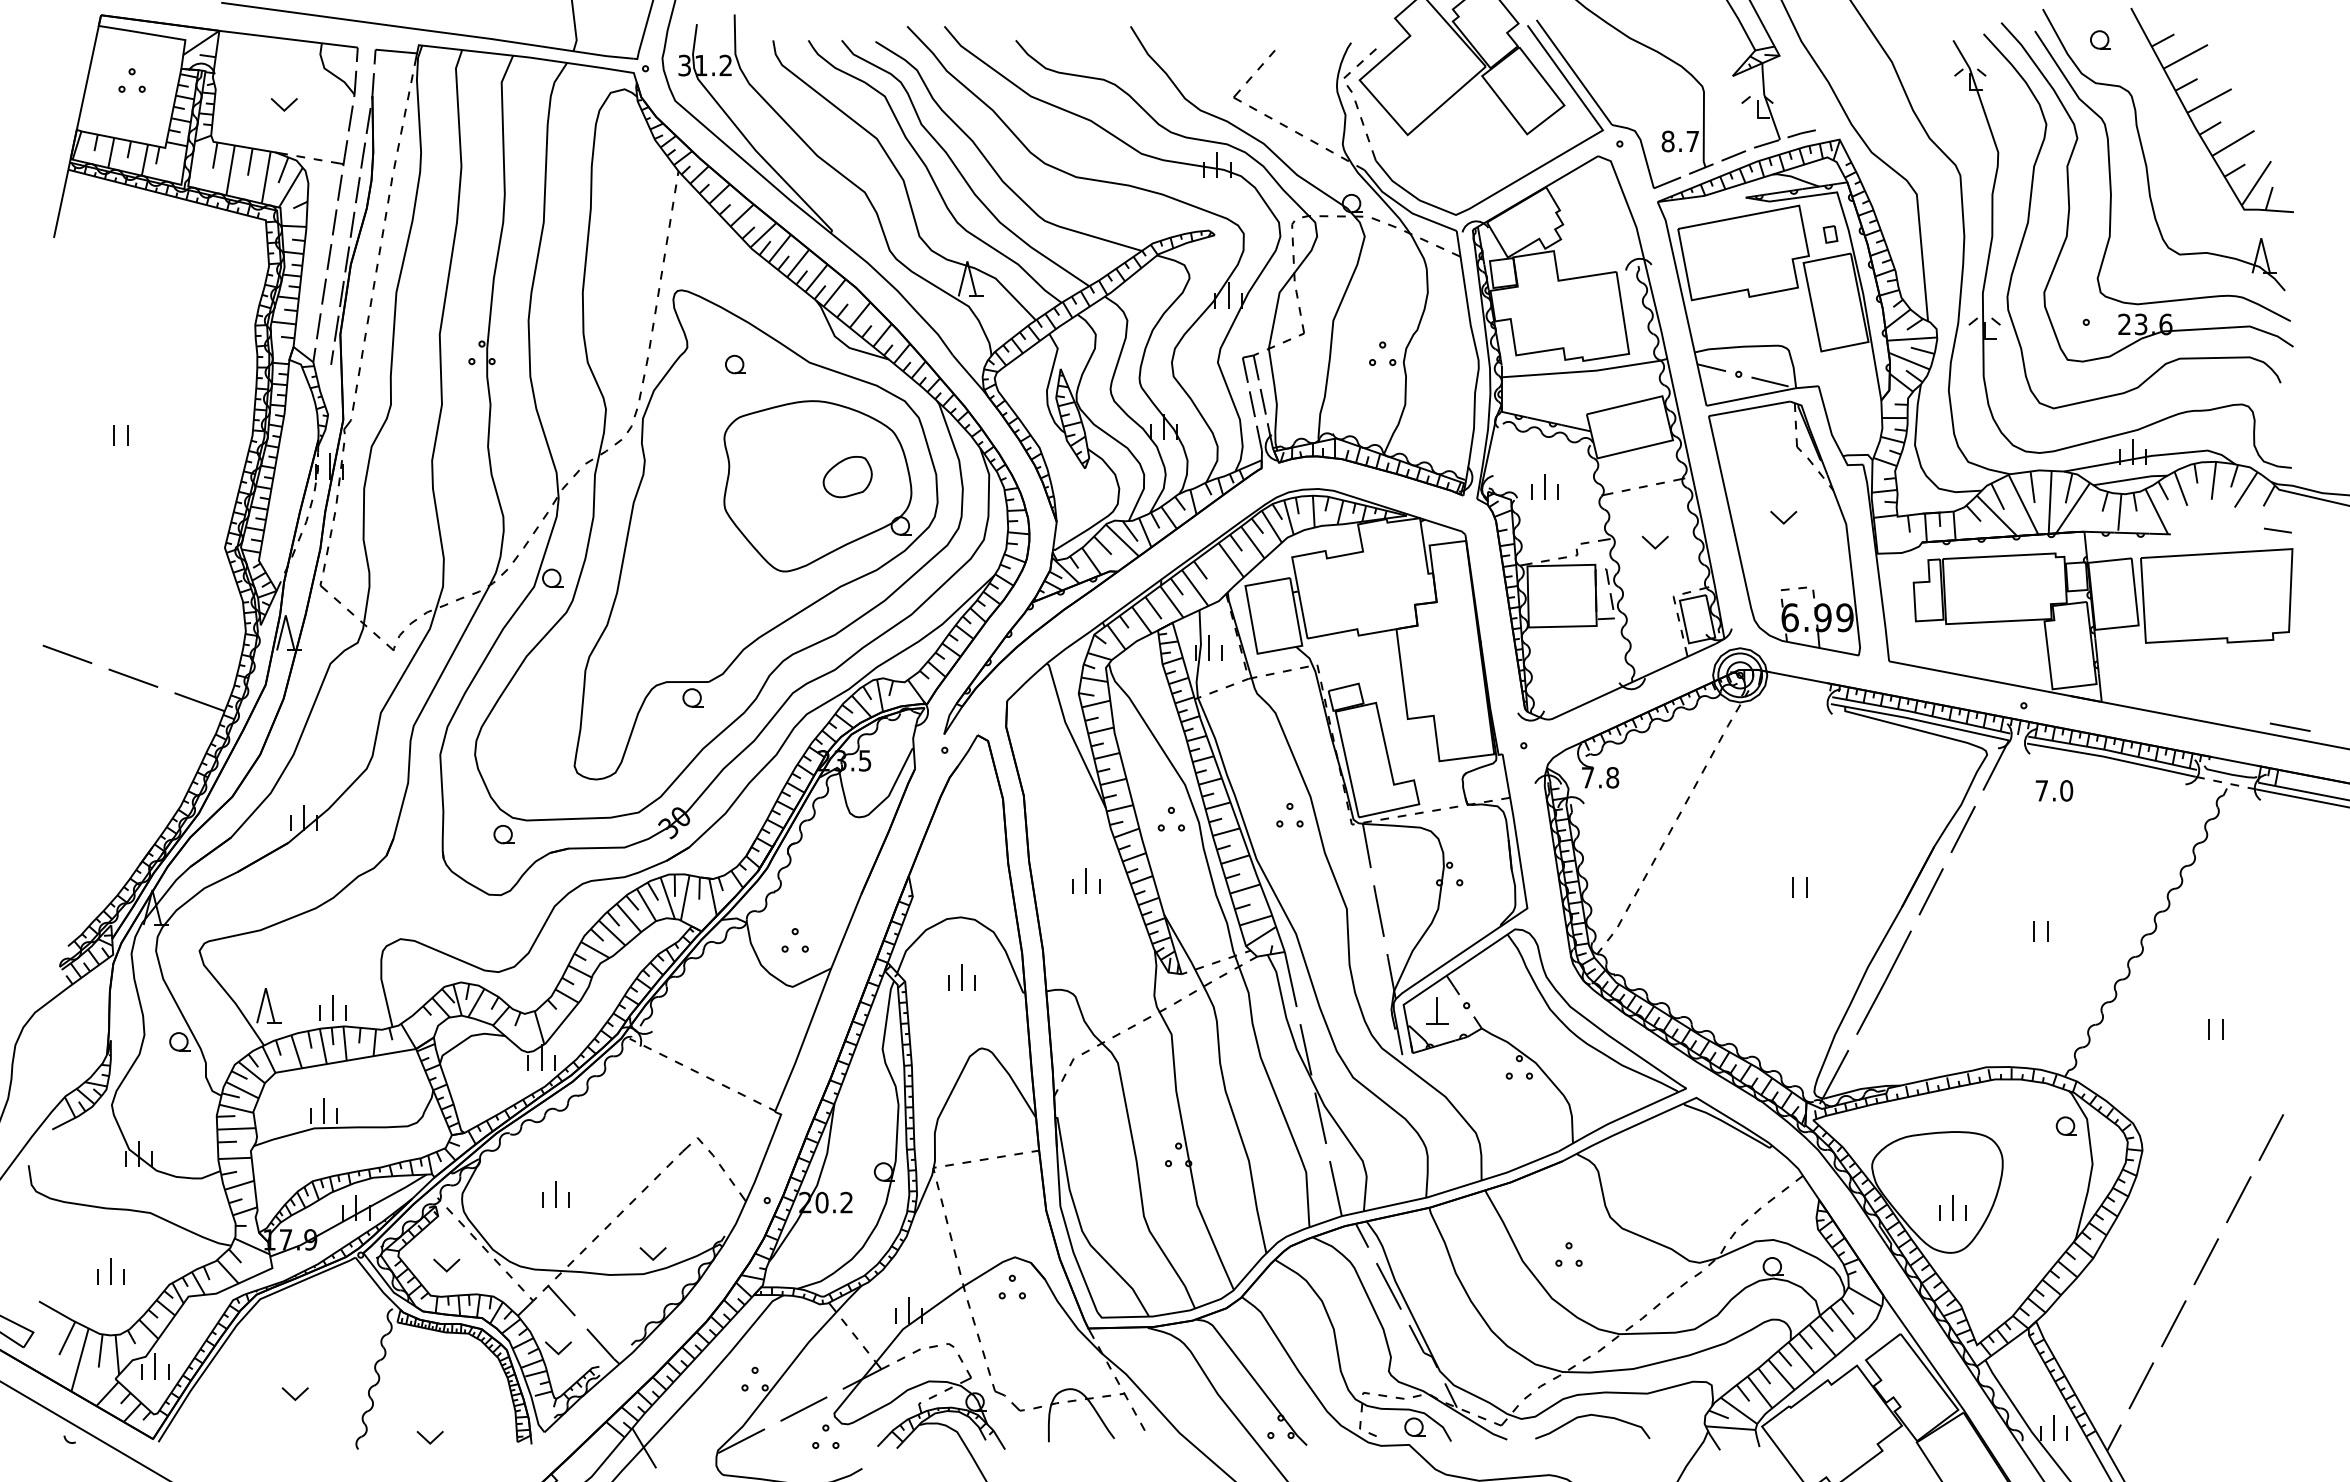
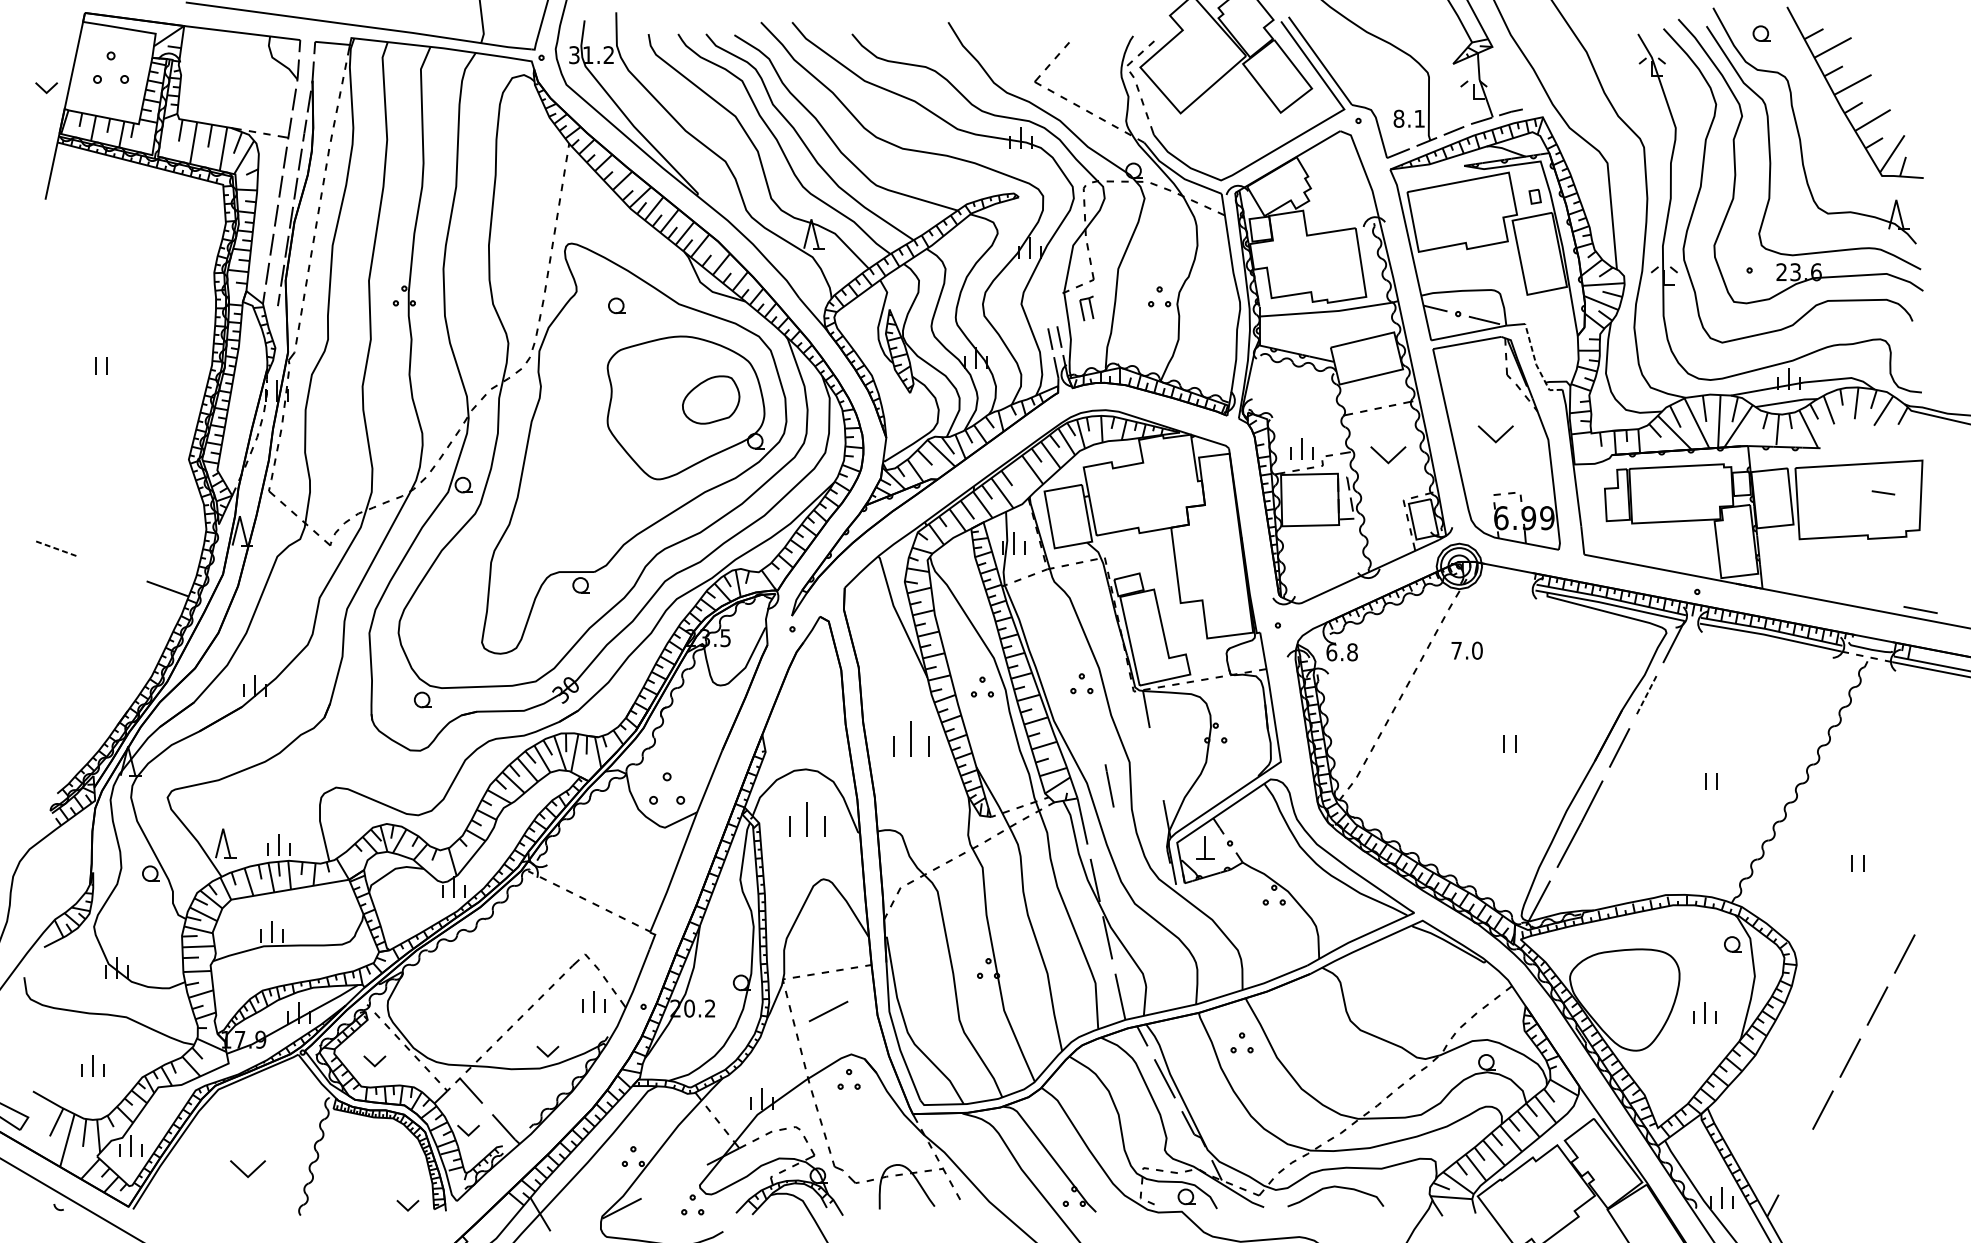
part: (131, 80) -> (110, 67), size x1.6
part: (283, 104) -> (45, 87), moved
text: (1692, 141) -> (1419, 118), 8.7 -> 8.1
part: (1250, 367) -> (1086, 308), moved
line: (1831, 434) -> (1535, 364), solid -> dashed
part: (847, 477) -> (710, 400), size x1.4
part: (1544, 486) -> (1302, 449), moved
part: (1783, 517) -> (1495, 434), size x1.6
line: (2277, 530) -> (1883, 492), moved
part: (1654, 542) -> (1387, 455), size x1.6
line: (67, 654) -> (56, 548), solid -> dashed
line: (133, 677) -> (112, 568), removed
text: (1587, 777) -> (1331, 652), 7.8 -> 6.8
text: (2054, 790) -> (1467, 650), moved
line: (1962, 829) -> (1645, 695), solid -> dashed
part: (1086, 880) -> (911, 738), size x1.6
line: (1378, 910) -> (1109, 785), moved
part: (794, 940) -> (666, 788), size x1.6
part: (961, 977) -> (806, 819), size x1.6
part: (555, 1194) -> (593, 1001), moved
part: (1952, 1207) -> (1704, 1012), moved
part: (1568, 1254) -> (1241, 1042), moved
line: (2140, 1385) -> (1795, 1161), removed
part: (294, 1393) -> (247, 1168), size x1.6
line: (803, 1408) -> (828, 1010), moved
part: (429, 1437) -> (407, 1205), moved

